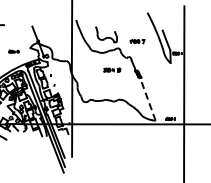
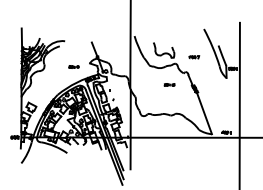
part: (137, 41) -> (194, 57), size x0.71
part: (112, 69) -> (169, 84), size x0.62
line: (148, 99) -> (204, 113), dashed -> solid

